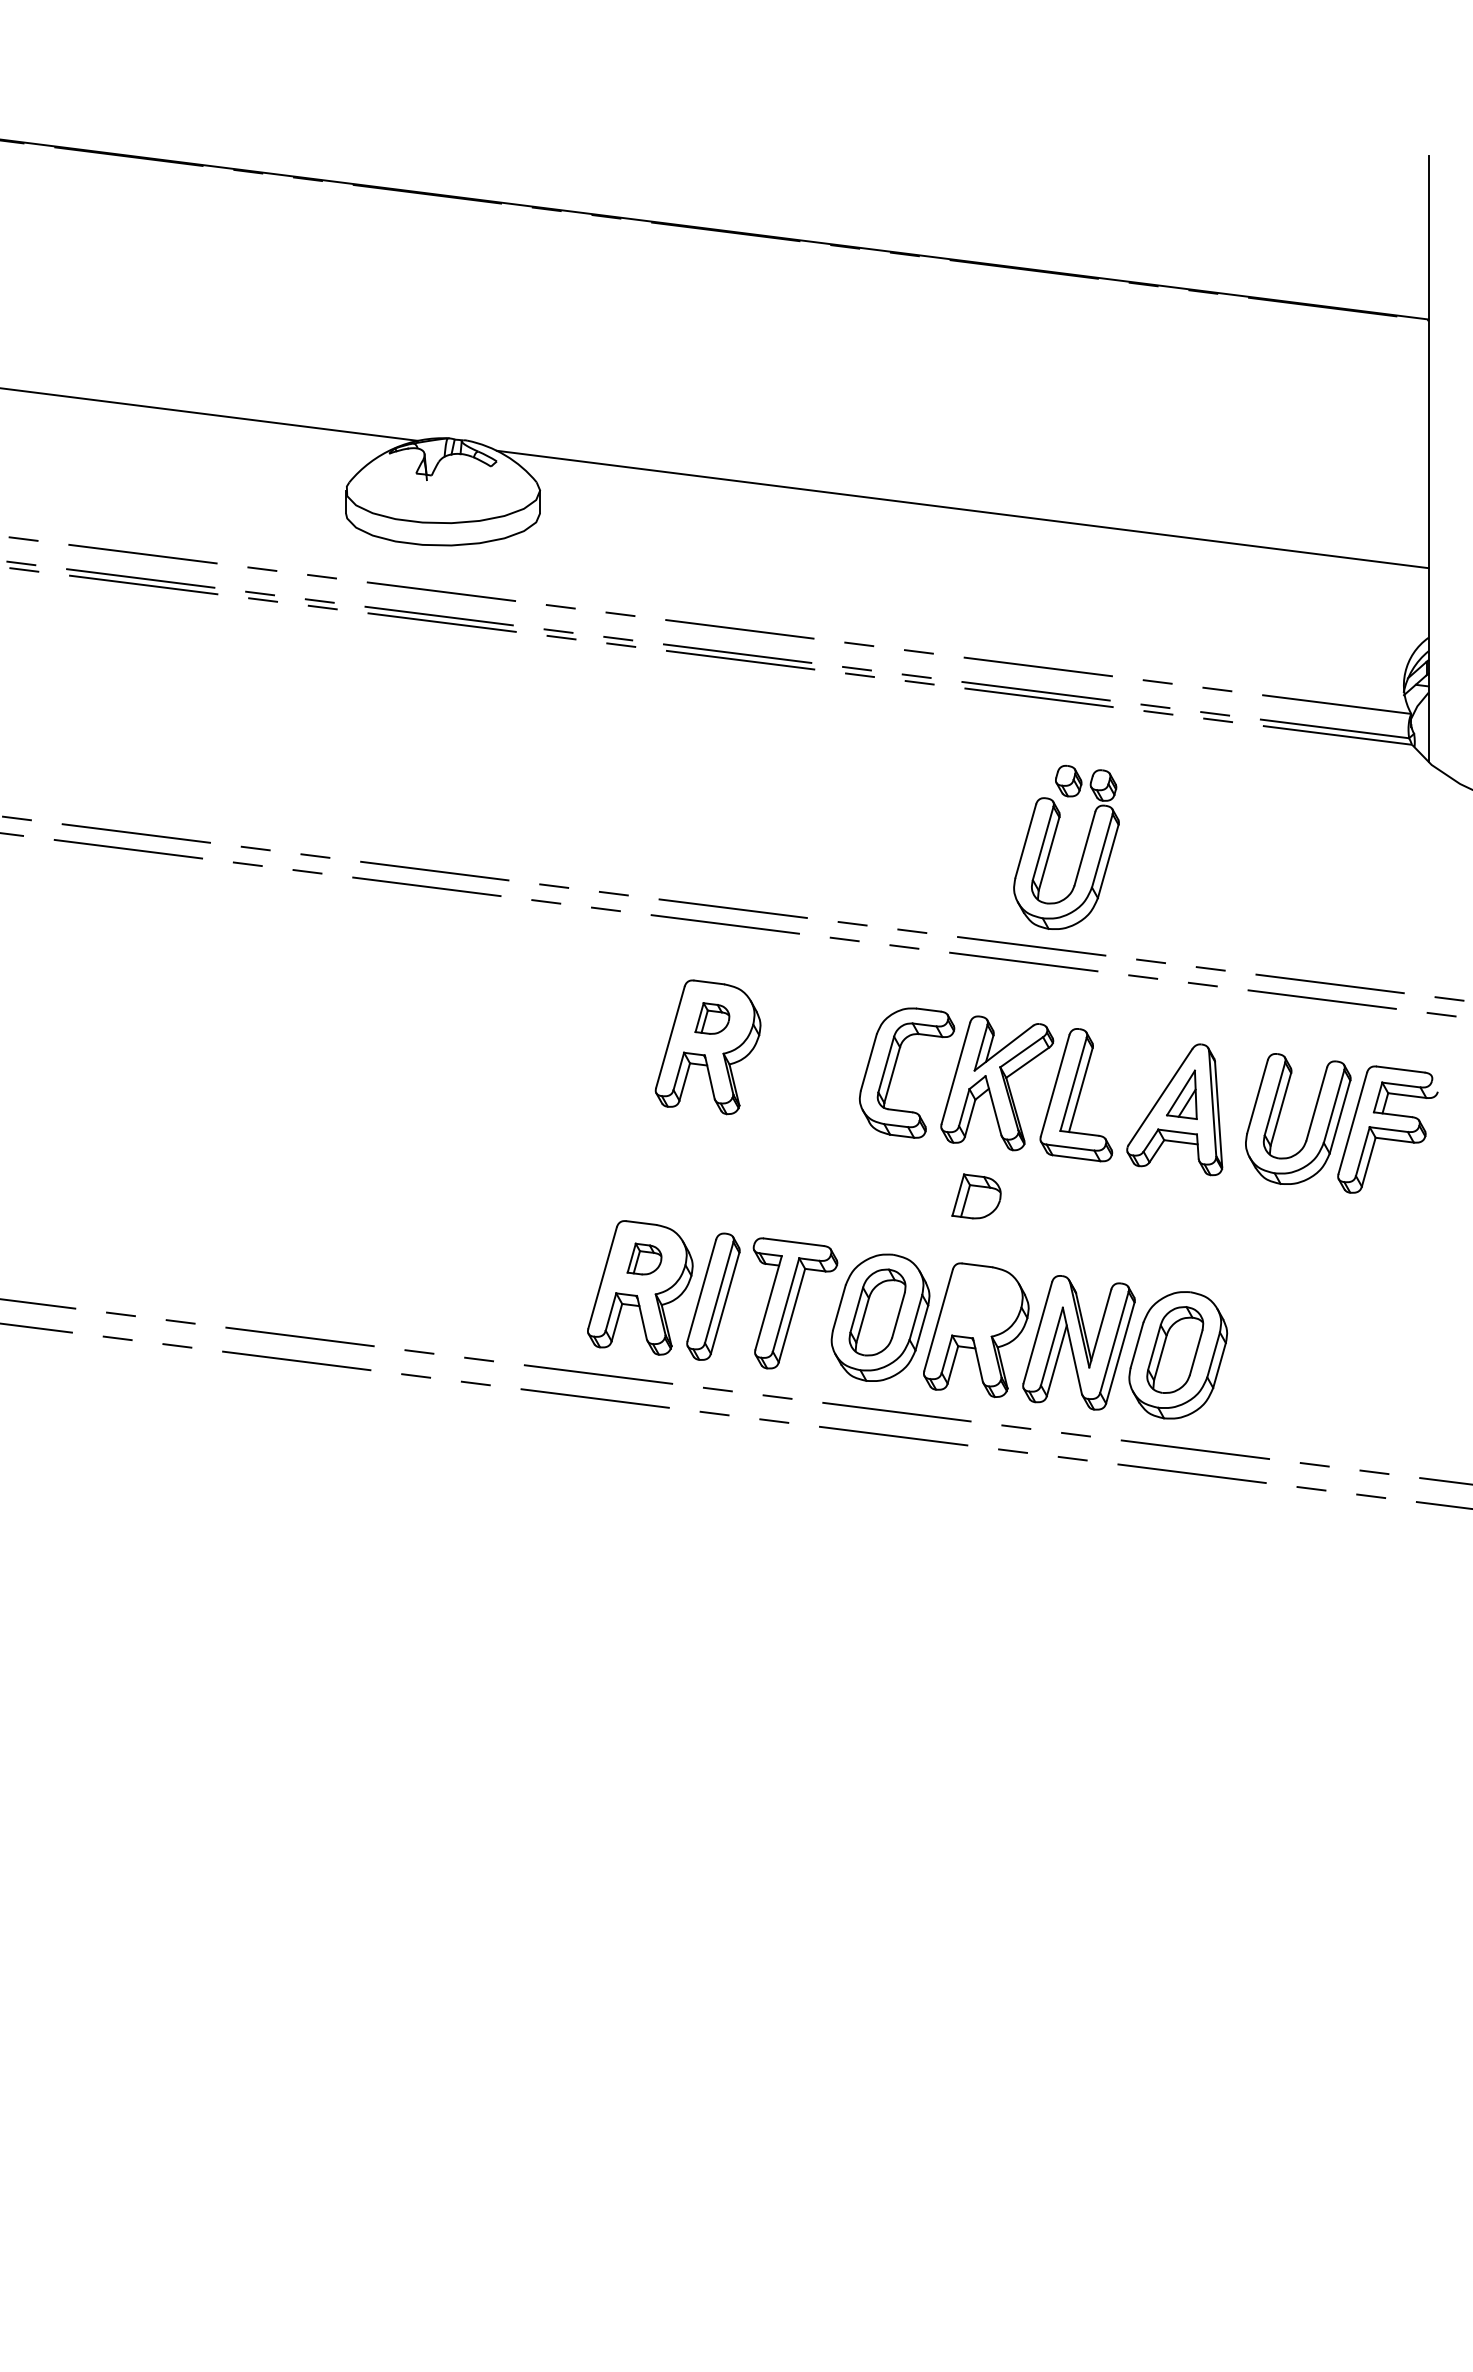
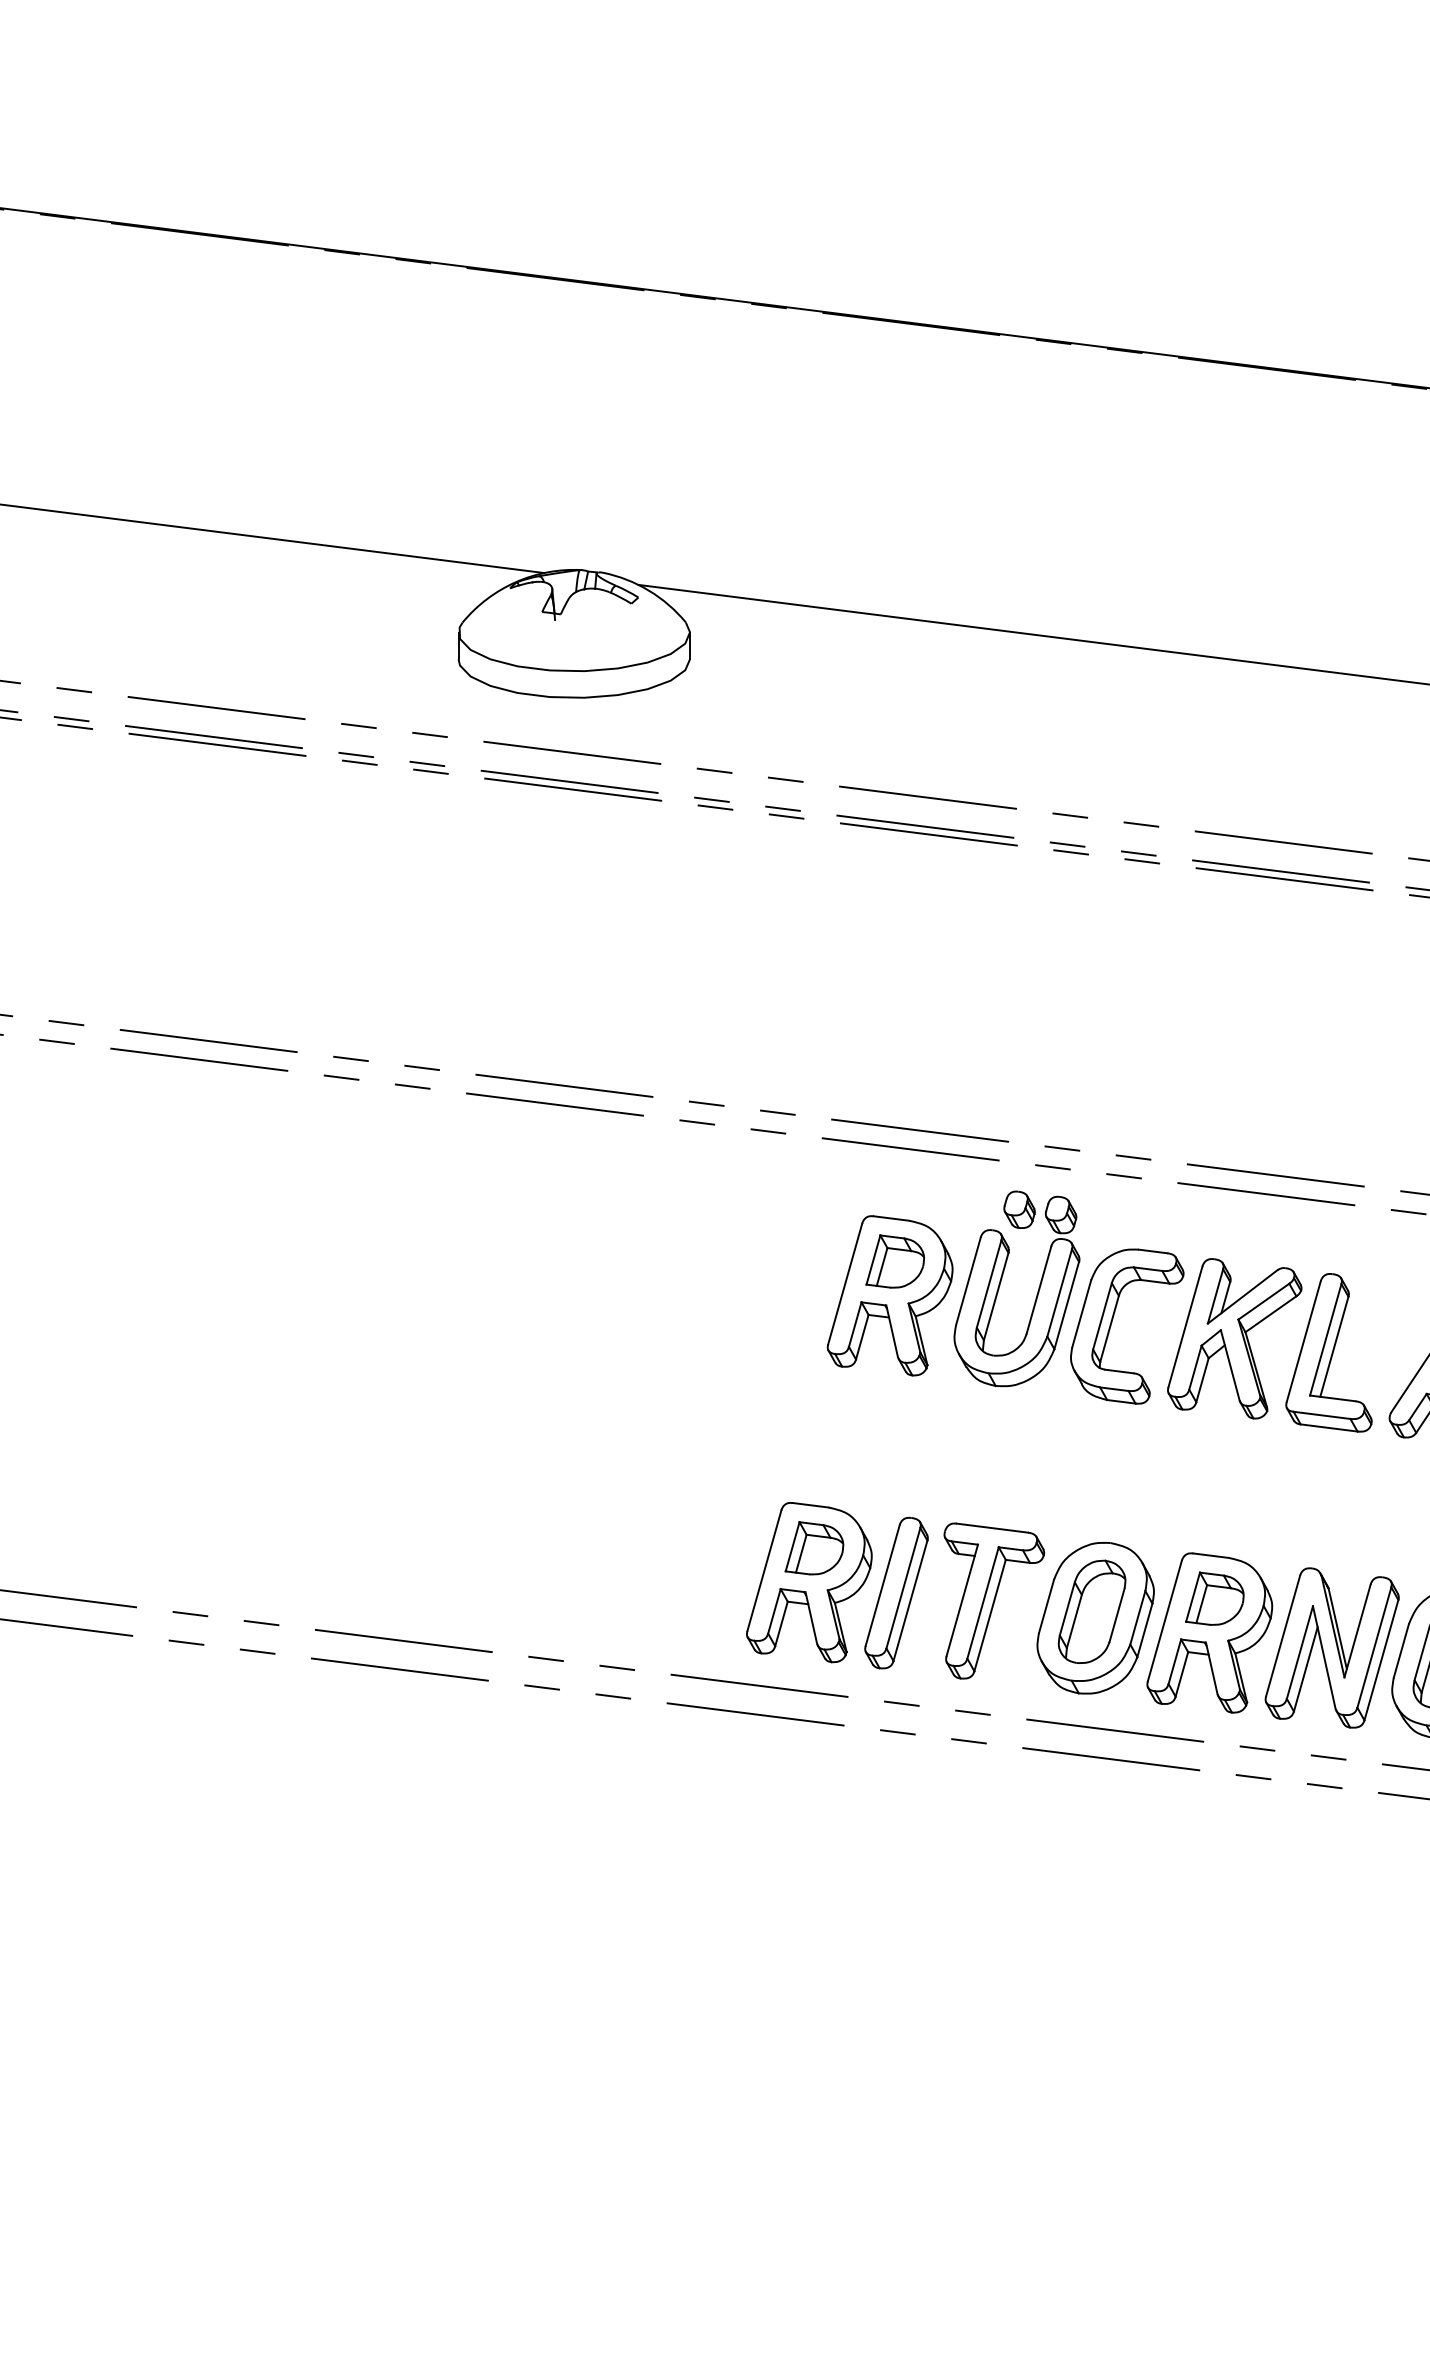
part: (1053, 842) -> (1001, 1282), moved
part: (712, 1018) -> (895, 1261), size x1.43
part: (976, 1196) -> (1214, 1598), moved
part: (644, 1258) -> (814, 1547), size x1.43

